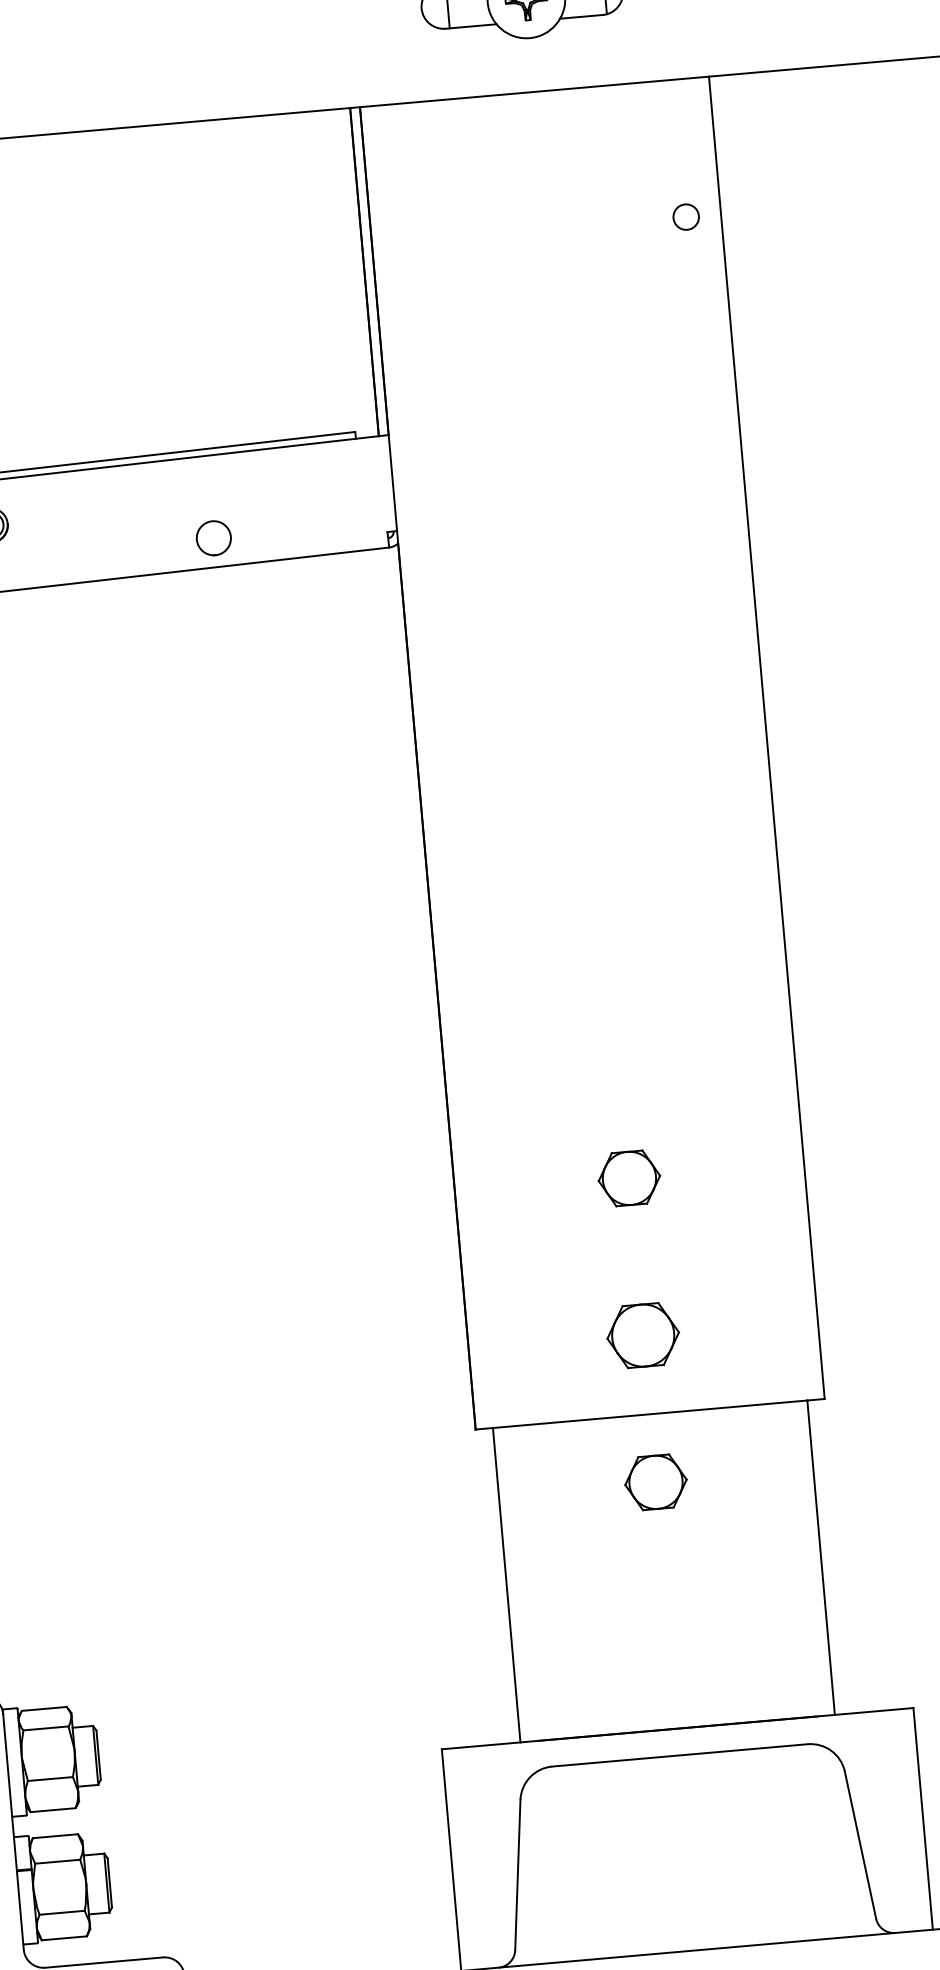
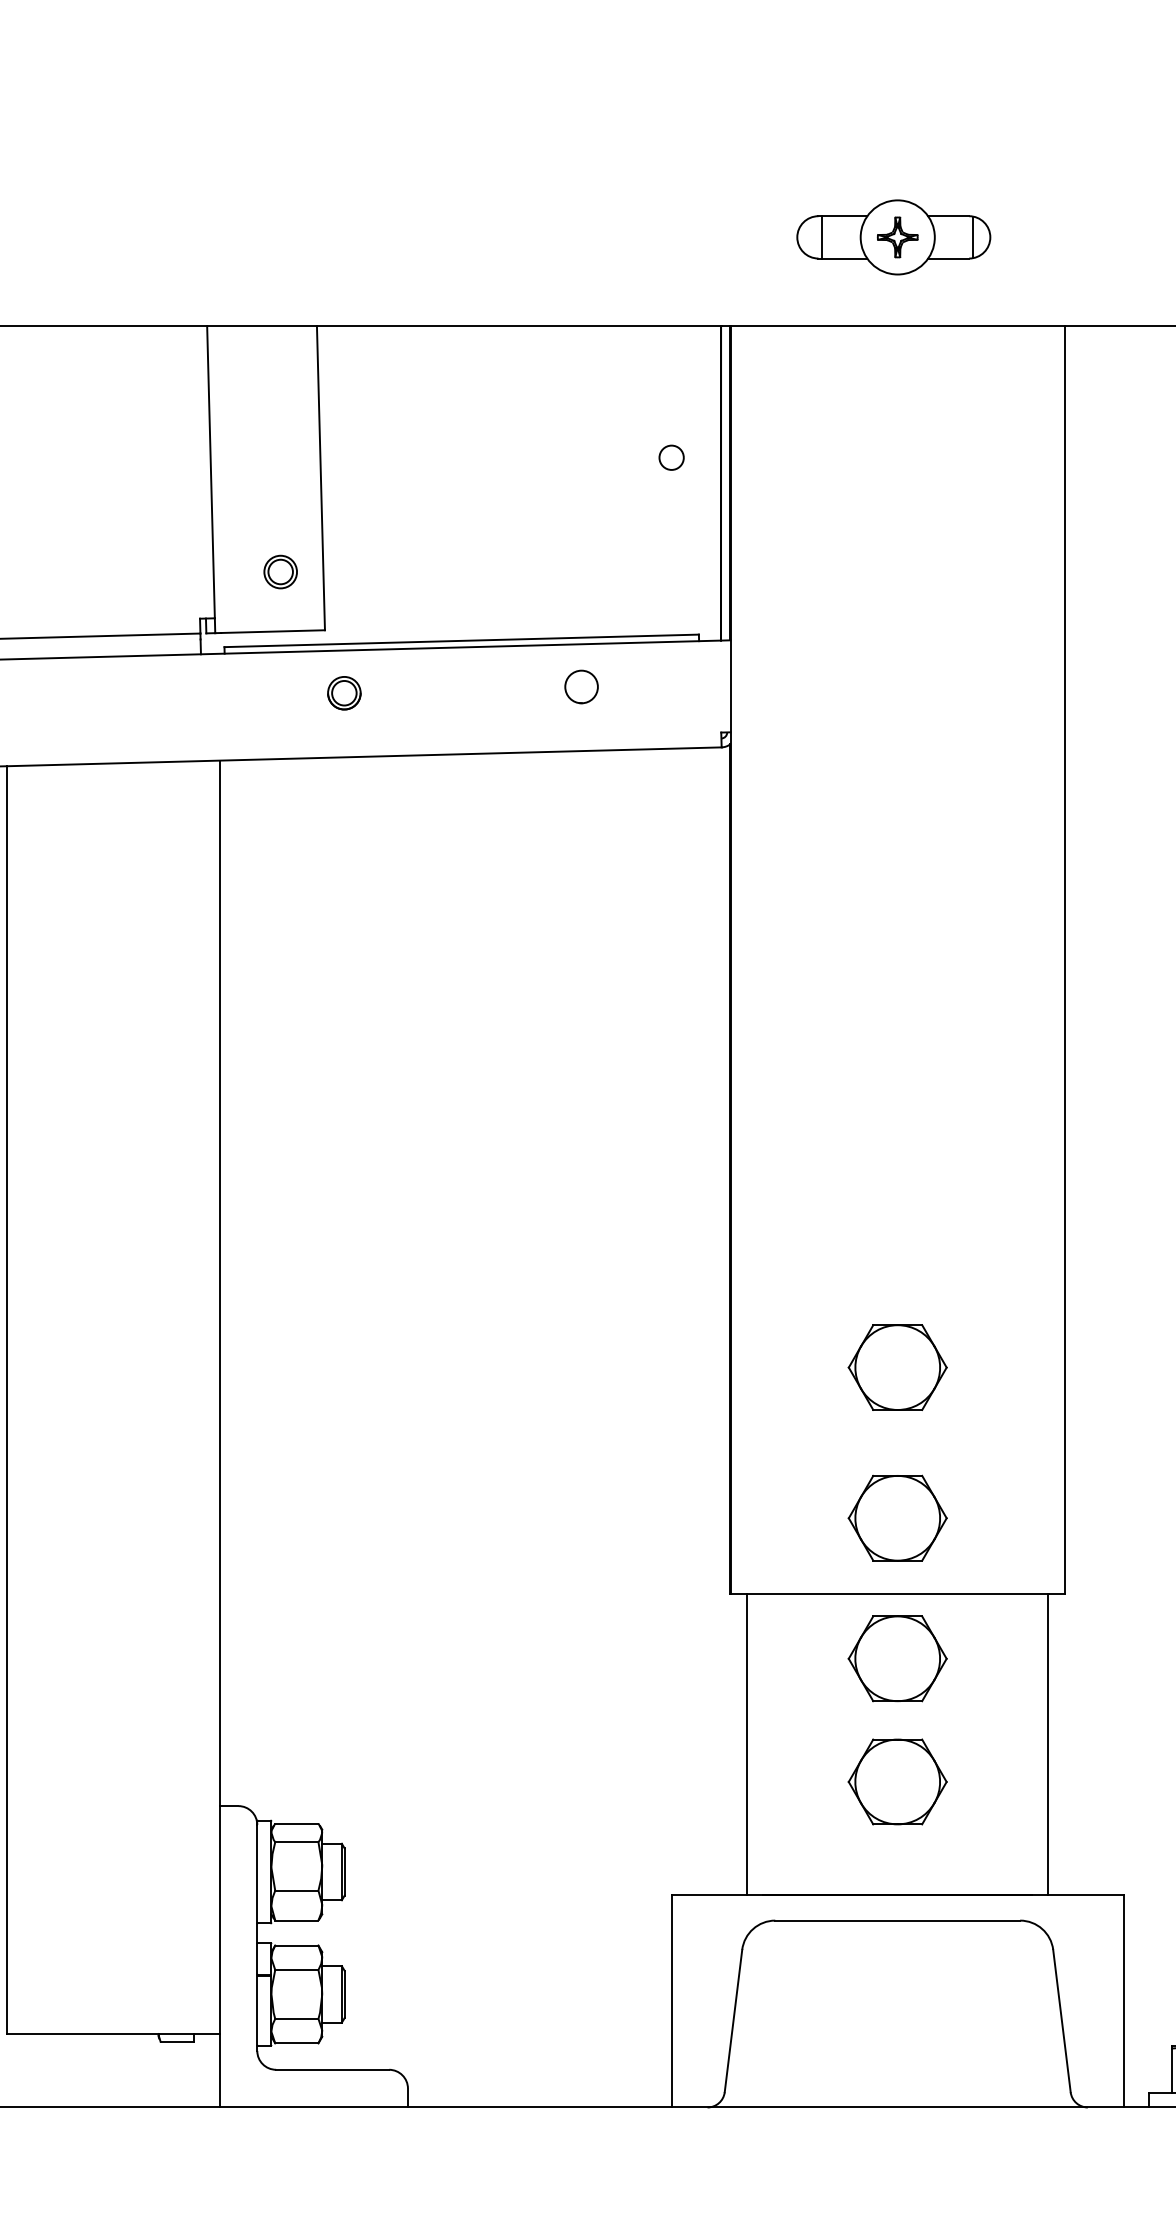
circle: (686, 216) -> (671, 457), moved
part: (213, 537) -> (581, 686), moved
part: (629, 1178) -> (897, 1367), size x1.67
part: (642, 1334) -> (897, 1517), size x1.43
part: (655, 1481) -> (897, 1658), size x1.67
part: (667, 1610) -> (897, 1781), added

